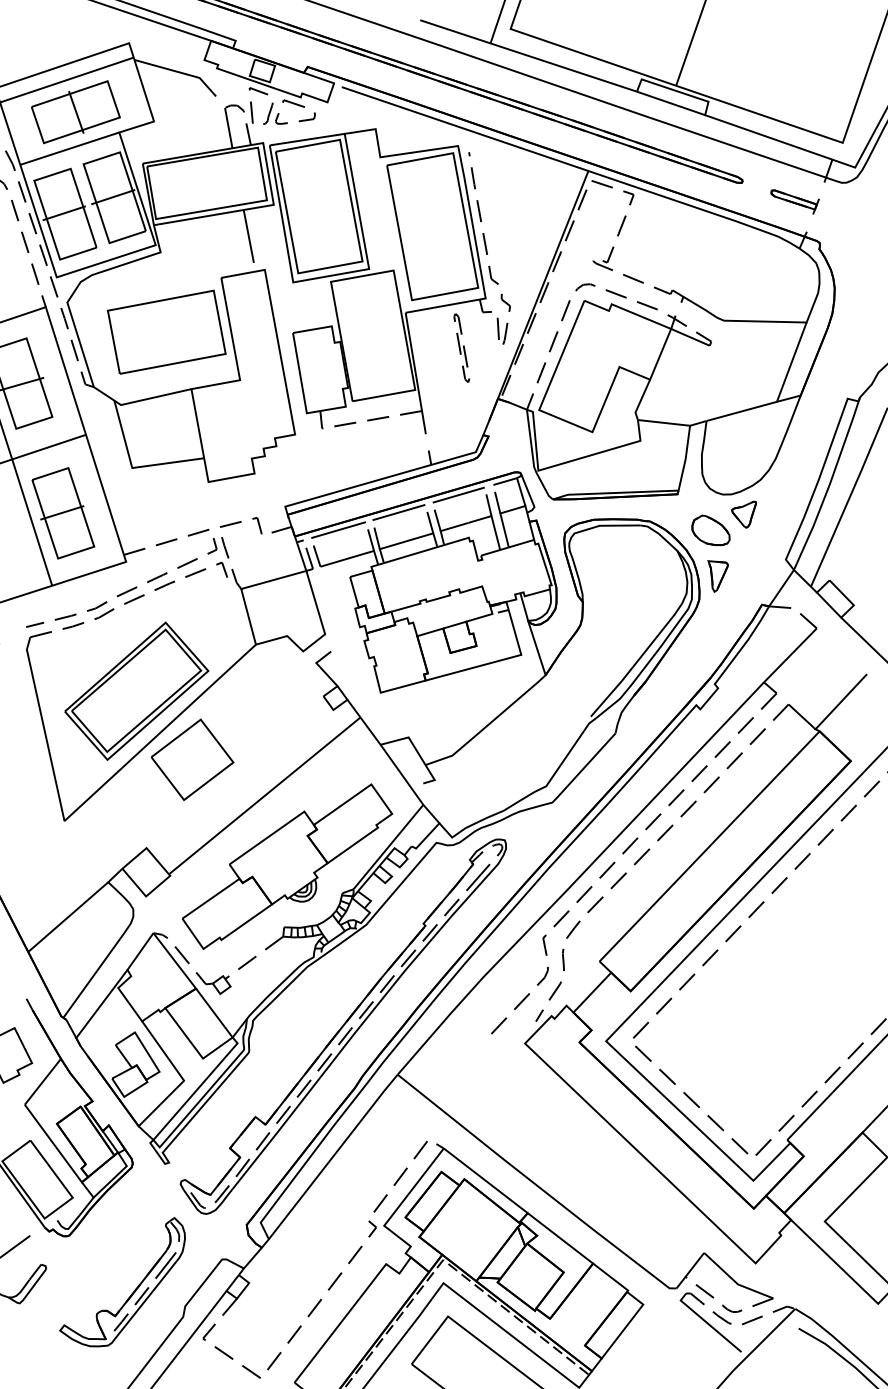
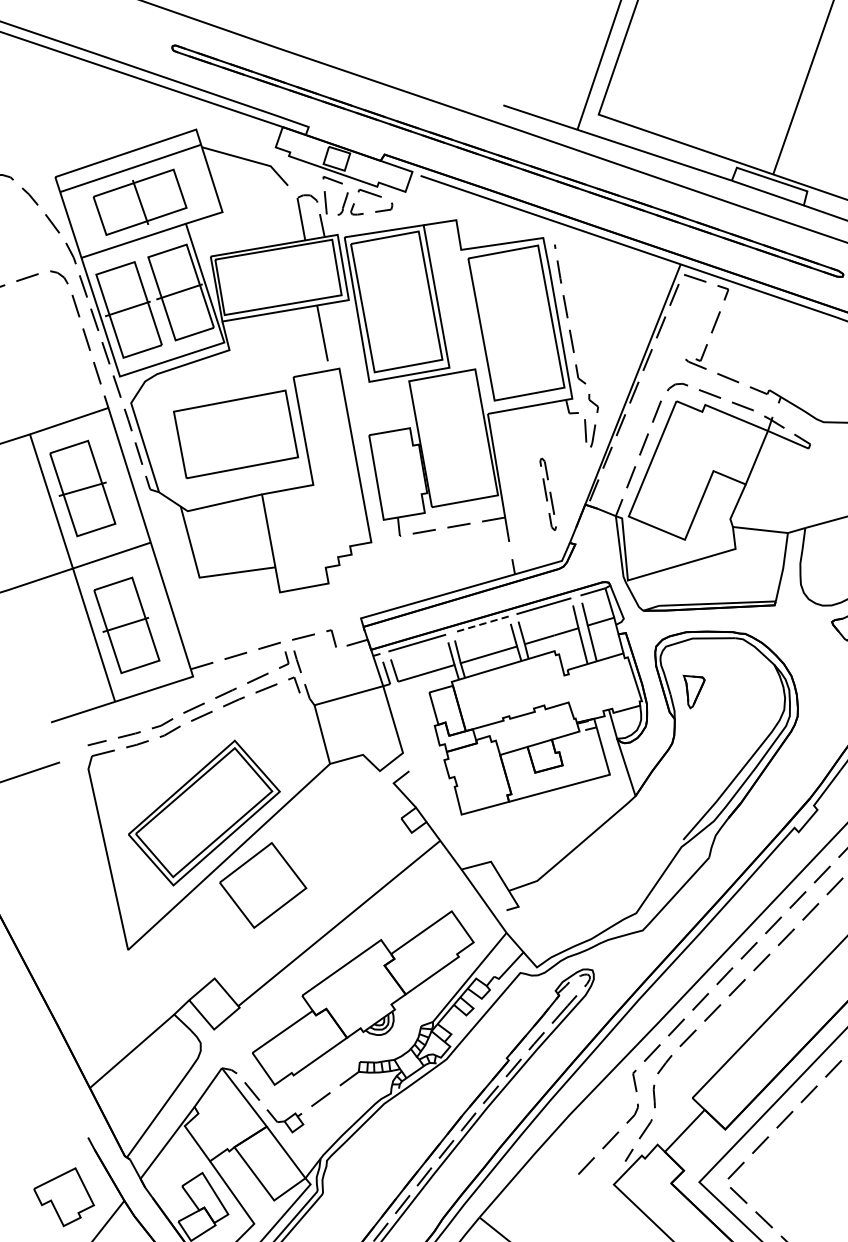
part: (461, 347) -> (547, 493), moved
line: (398, 512) -> (480, 624), solid -> dashed
part: (710, 529) -> (809, 642), removed
part: (717, 576) -> (693, 692), moved

